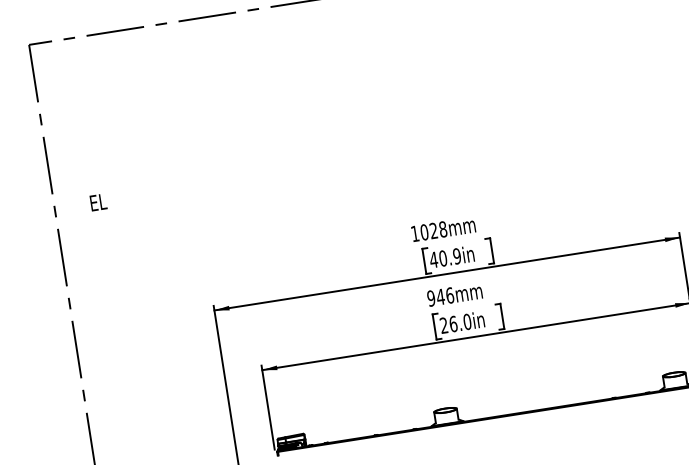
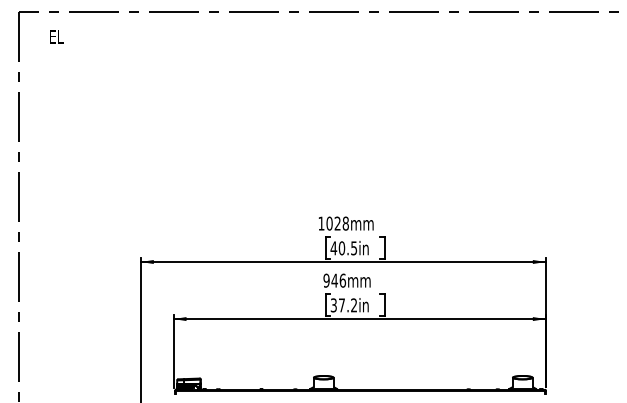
text: (98, 202) -> (56, 36), moved
text: (457, 255) -> (354, 247), 40.9in -> 40.5in
text: (455, 323) -> (343, 305), 26.0in -> 37.2in

